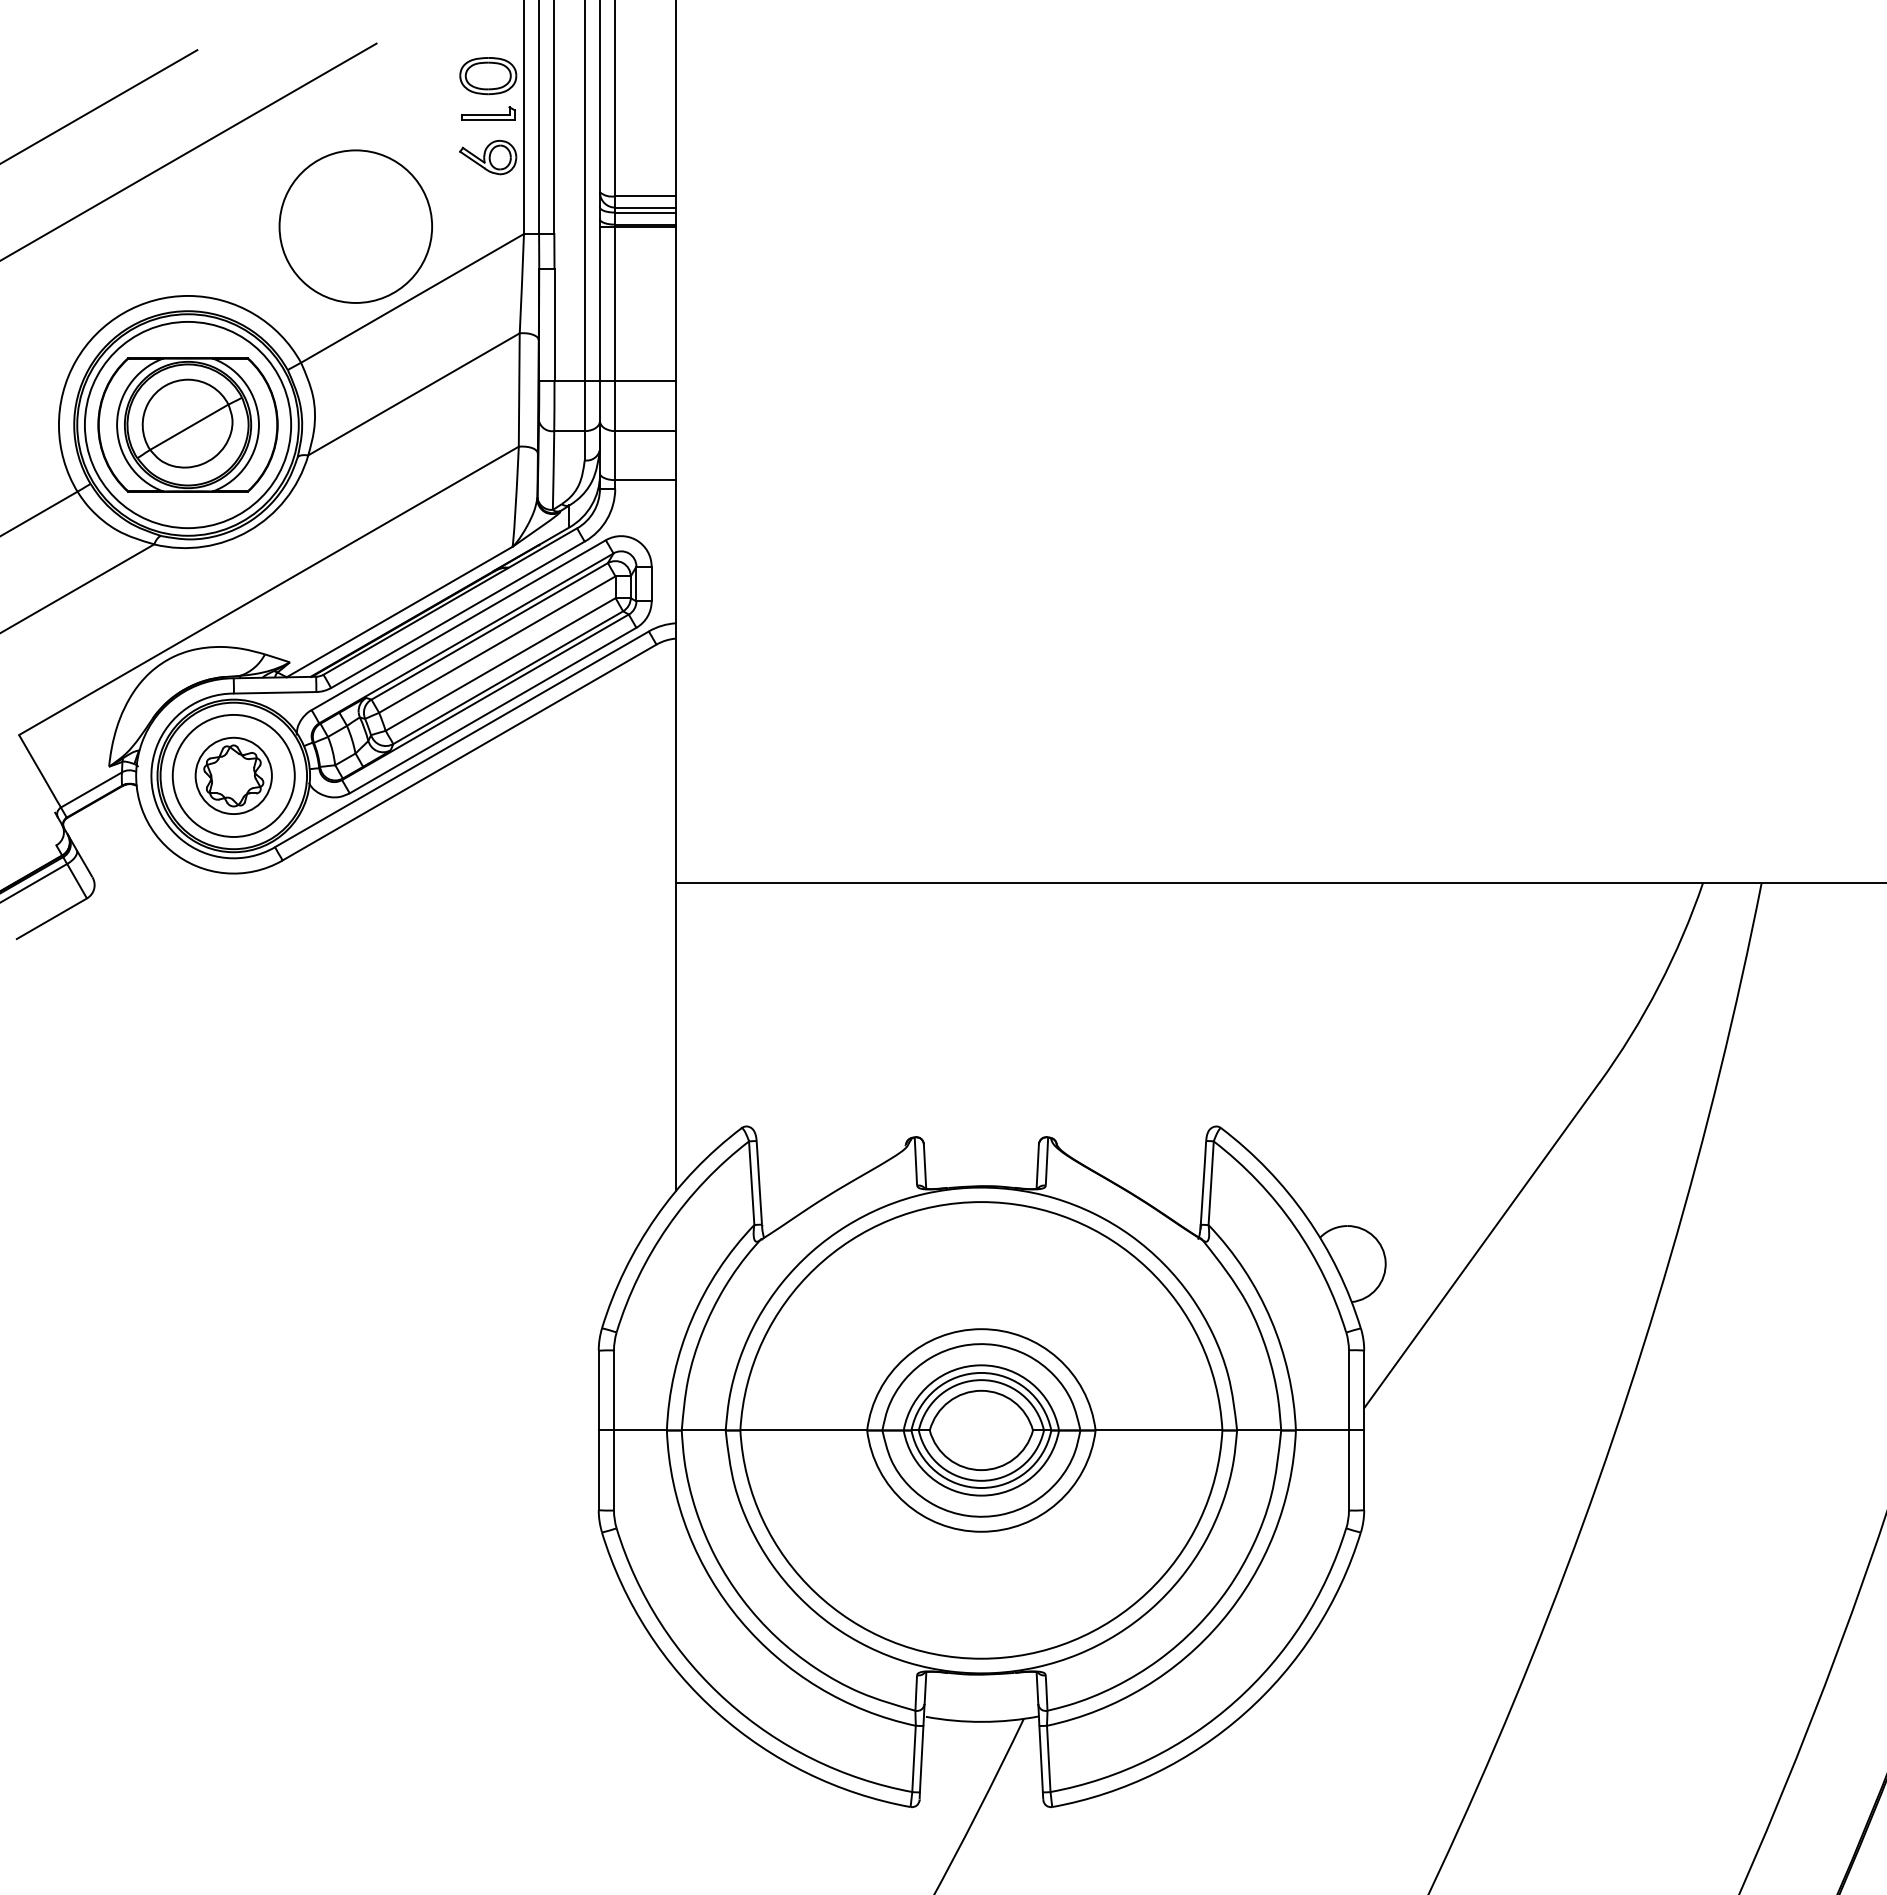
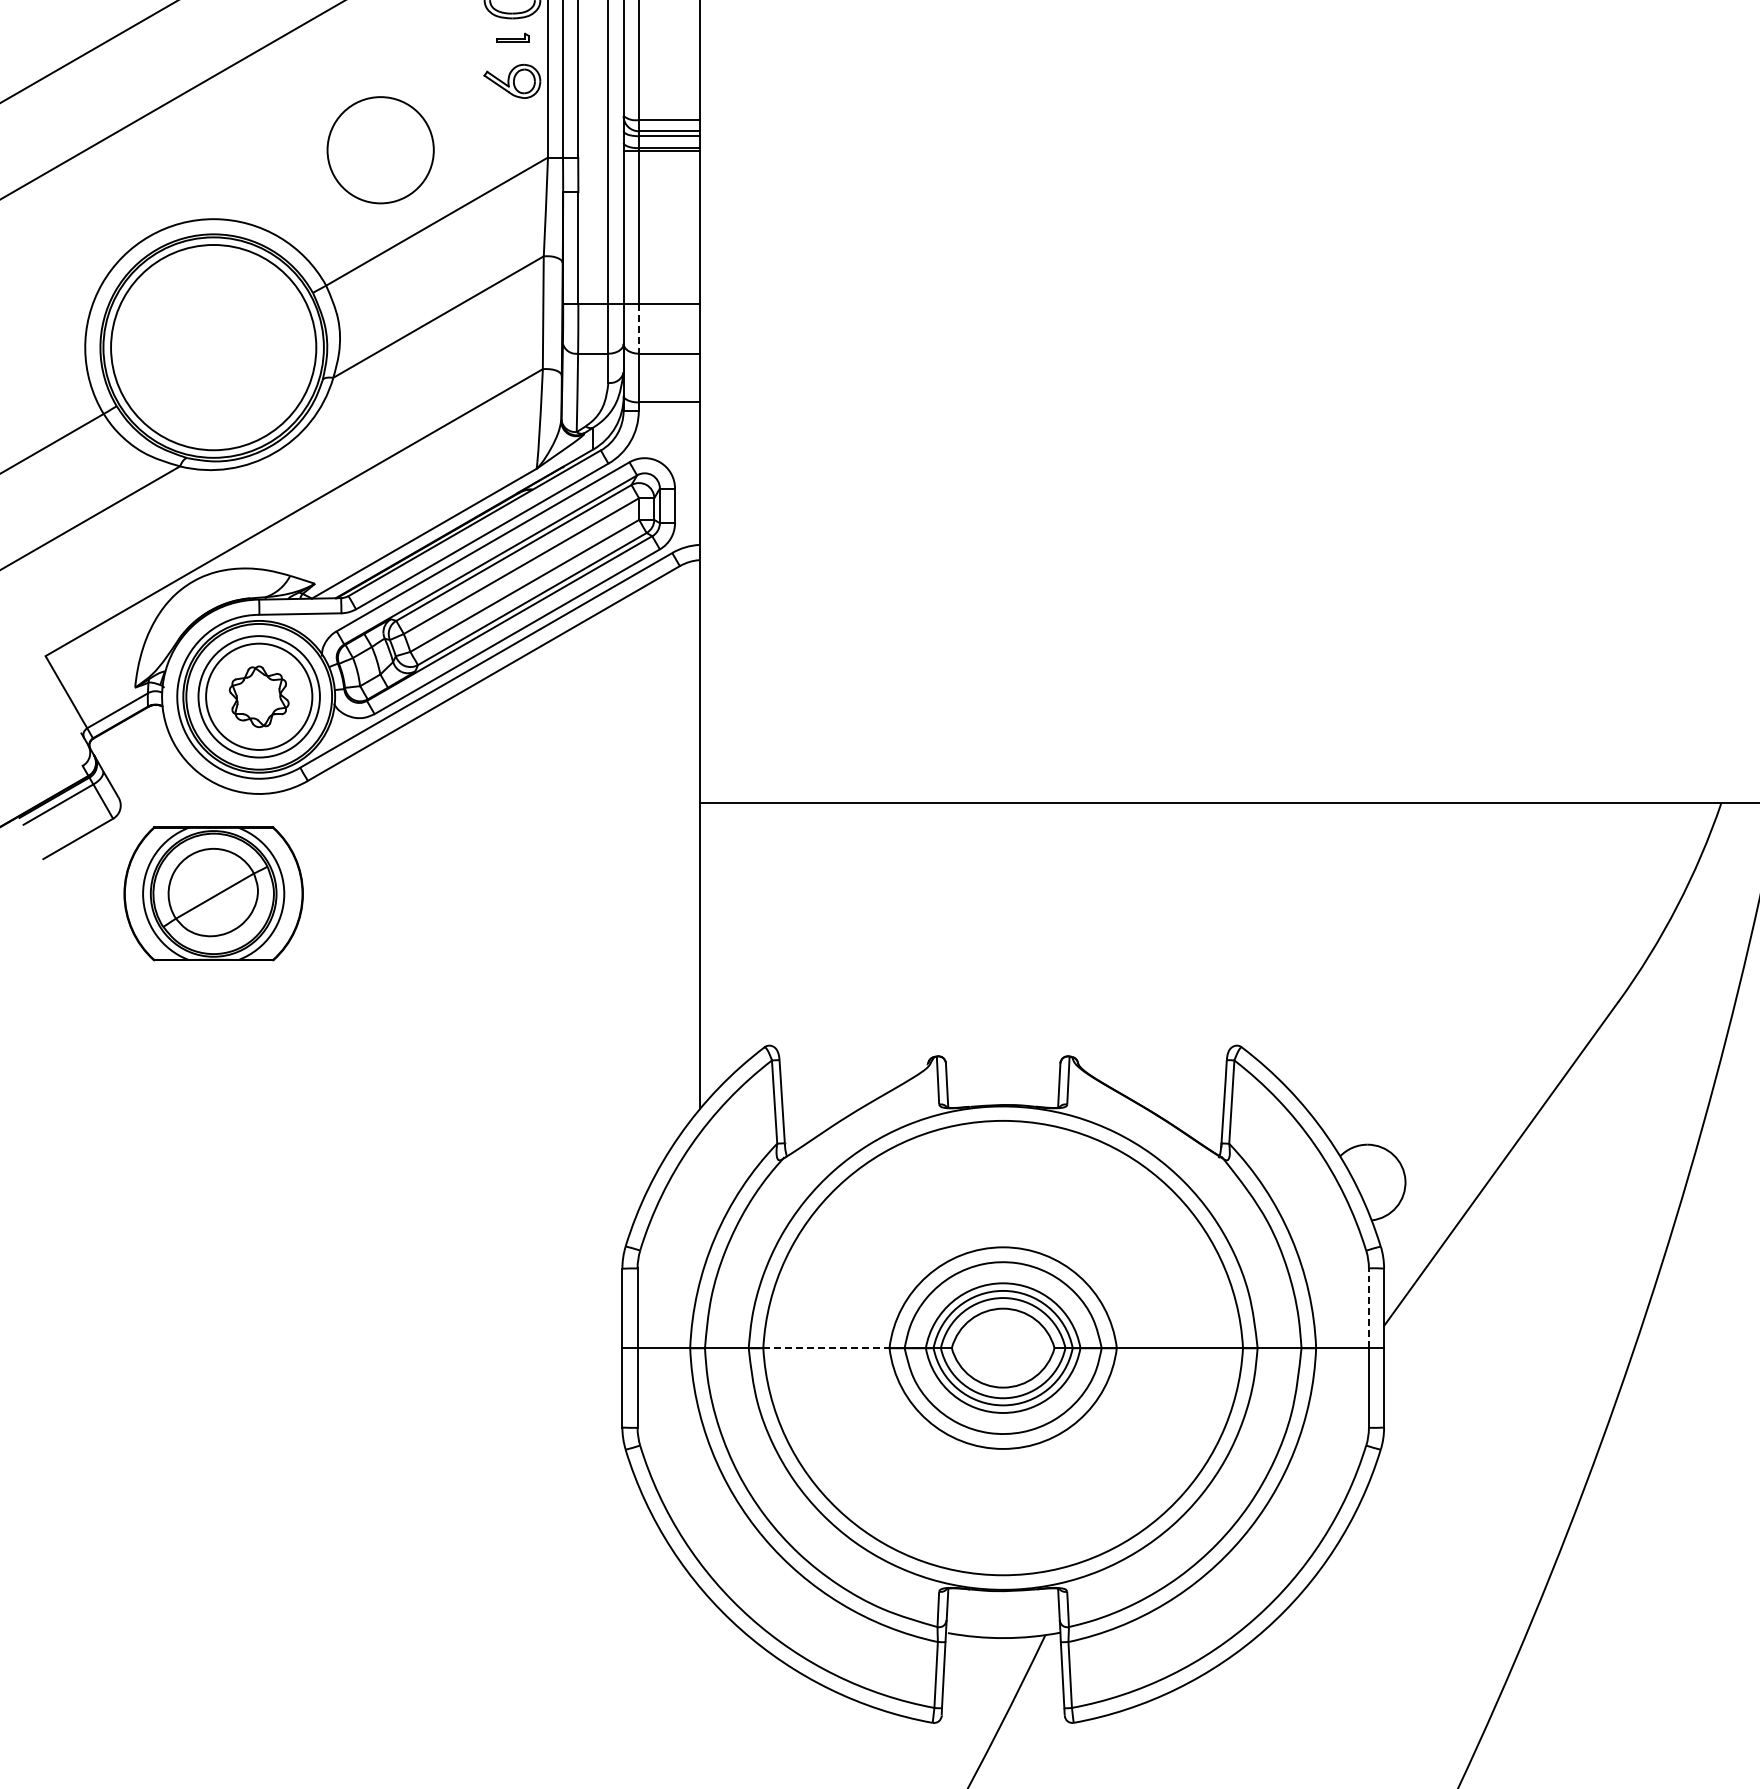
part: (488, 113) -> (512, 37), size x0.6
circle: (355, 226) -> (380, 150), size x0.7
line: (615, 406) -> (639, 329), solid -> dashed
part: (187, 424) -> (213, 893), moved
circle: (233, 775) -> (258, 696), size x1.4
line: (1348, 1389) -> (1368, 1307), solid -> dashed
line: (804, 1430) -> (827, 1348), solid -> dashed

